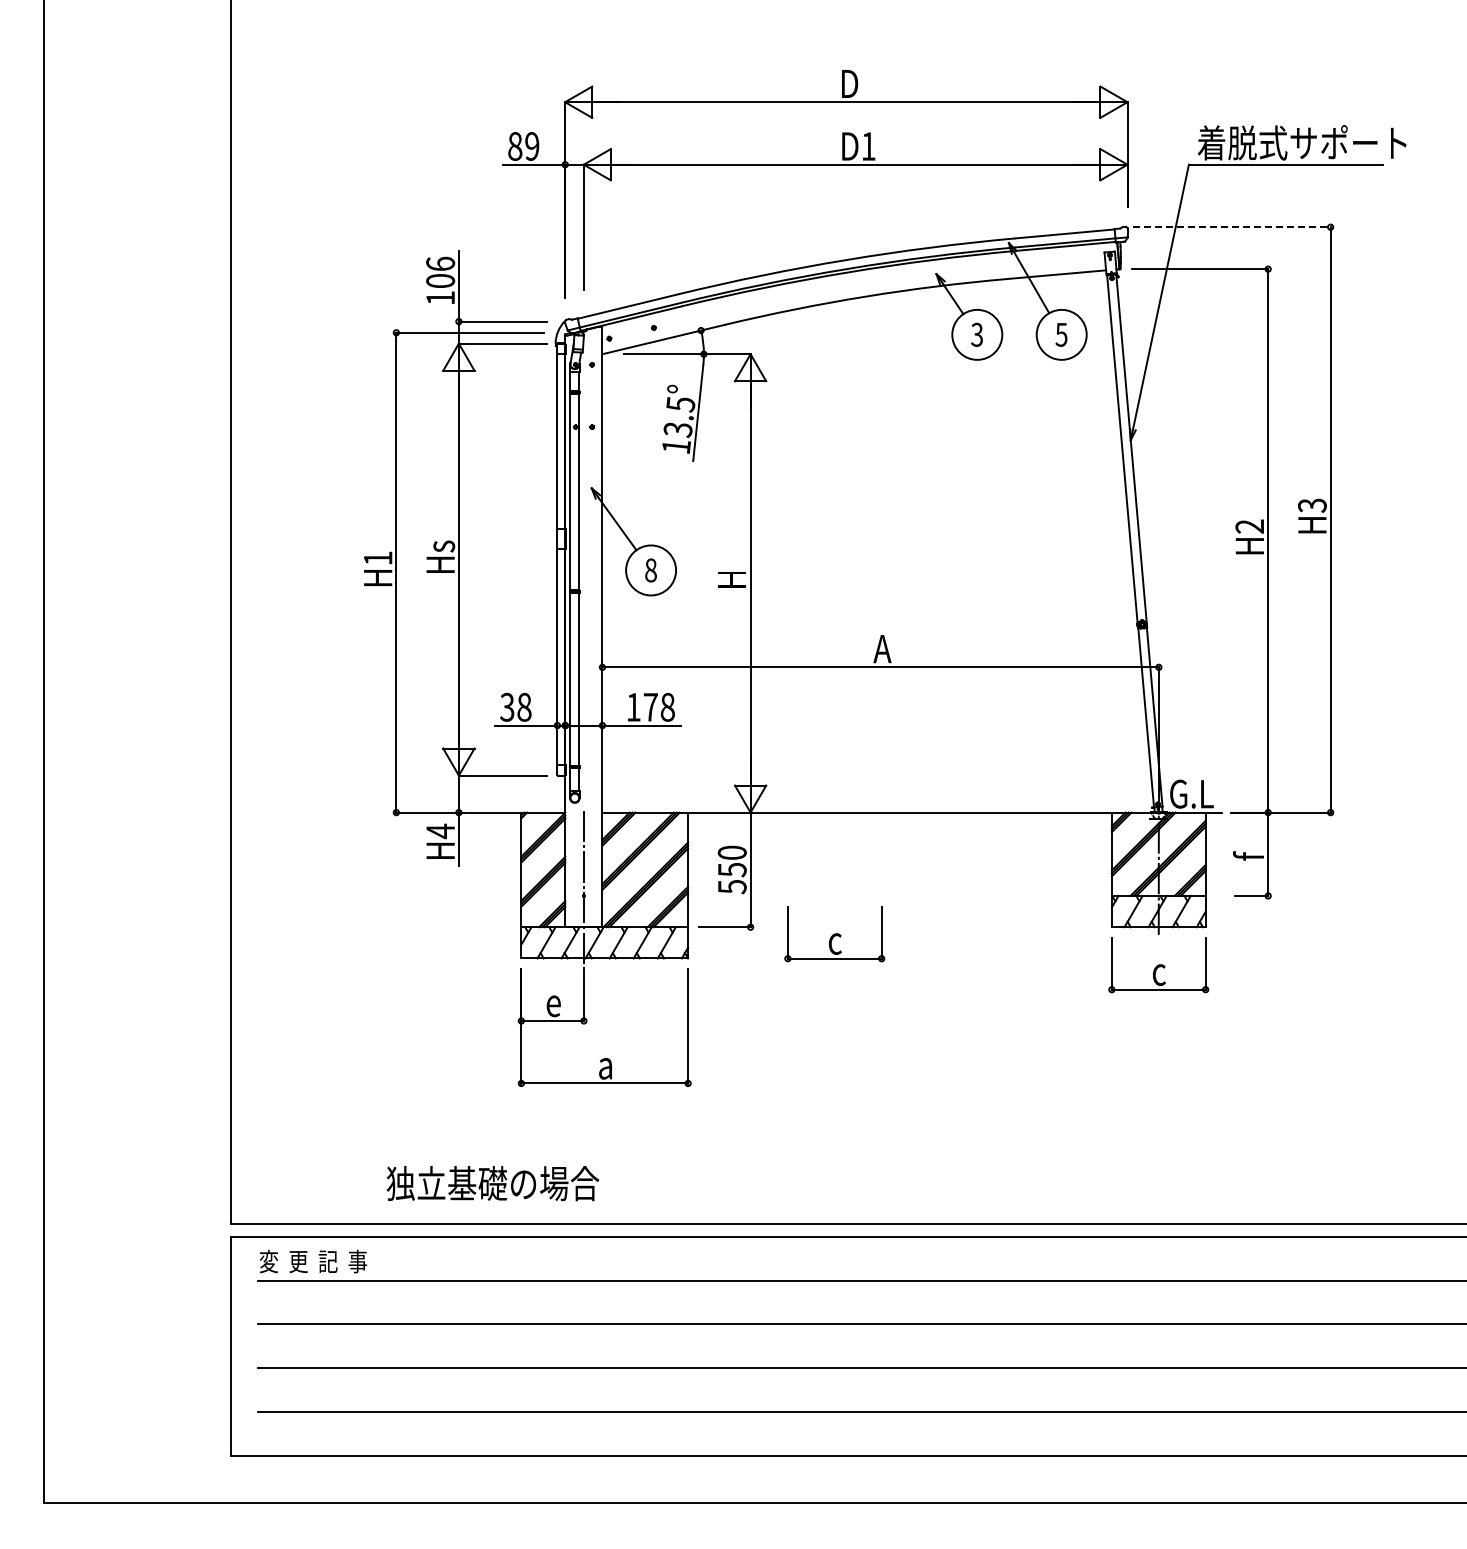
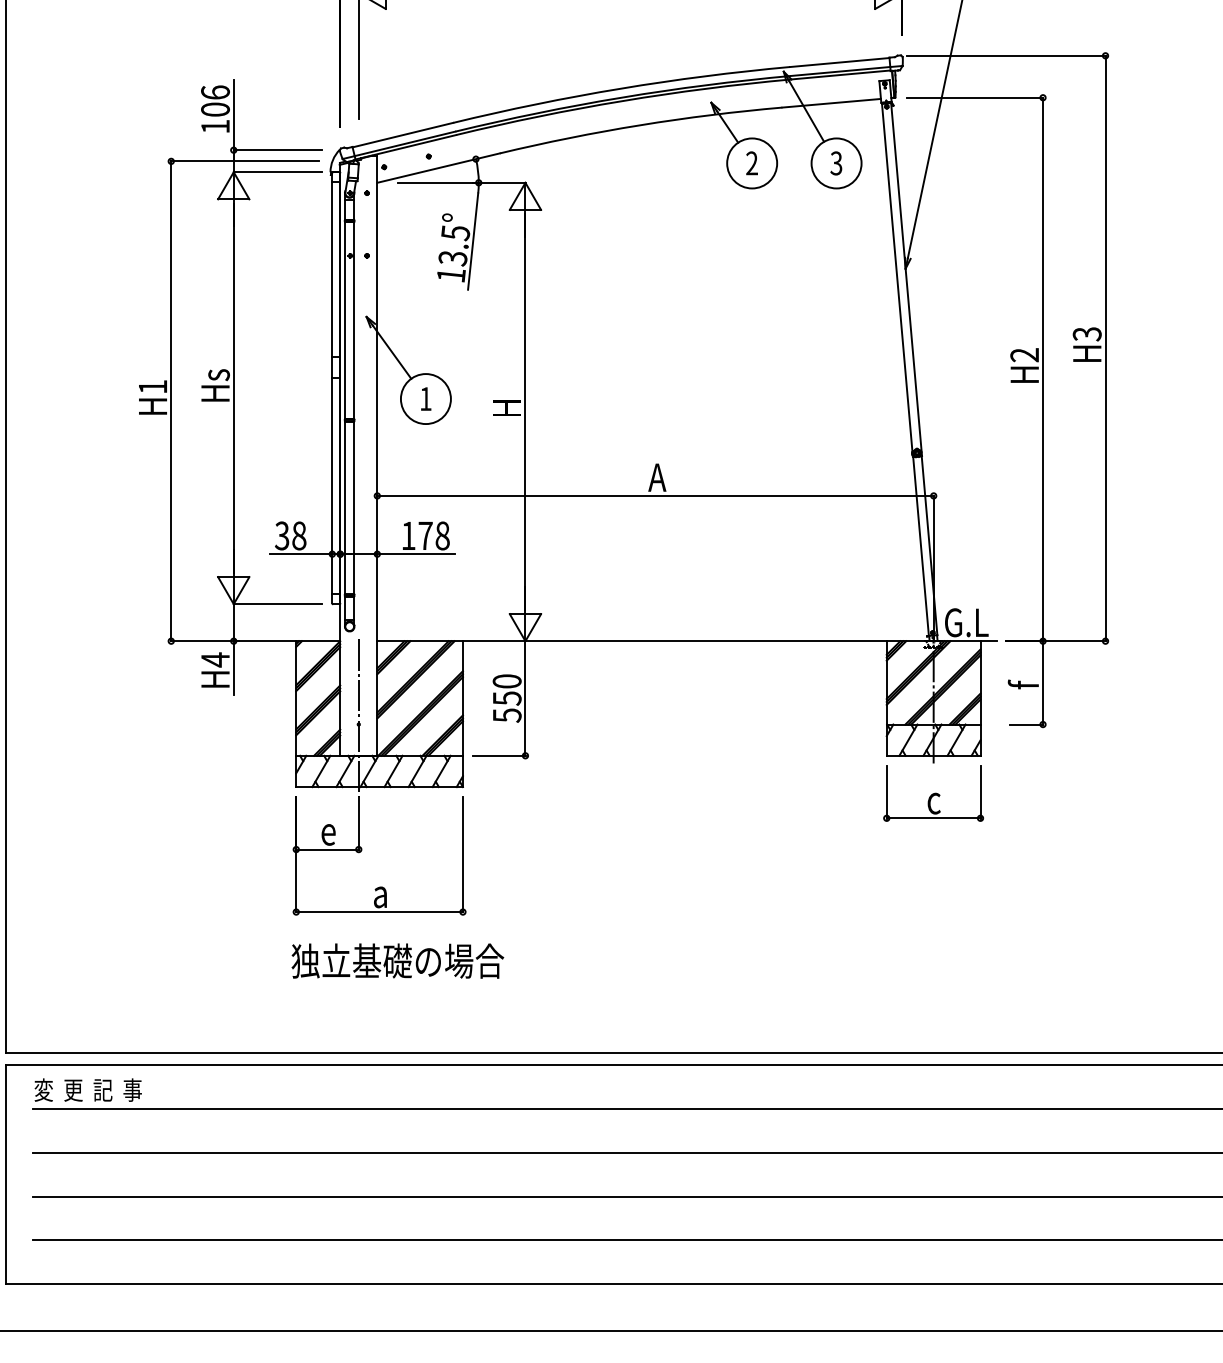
line: (1232, 227) -> (1007, 56), dashed -> solid
text: (977, 334) -> (752, 163), 3 -> 2
text: (1061, 334) -> (836, 163), 5 -> 3
text: (650, 570) -> (425, 399), 8 -> 1
part: (834, 934) -> (609, 763), removed
text: (492, 1183) -> (397, 961), moved

